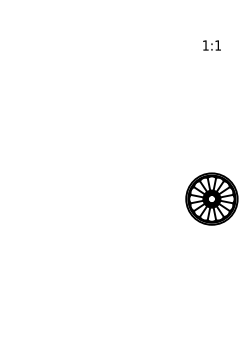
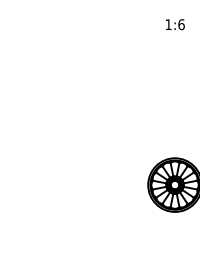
text: (218, 45) -> (181, 24), 1:1 -> 1:6

